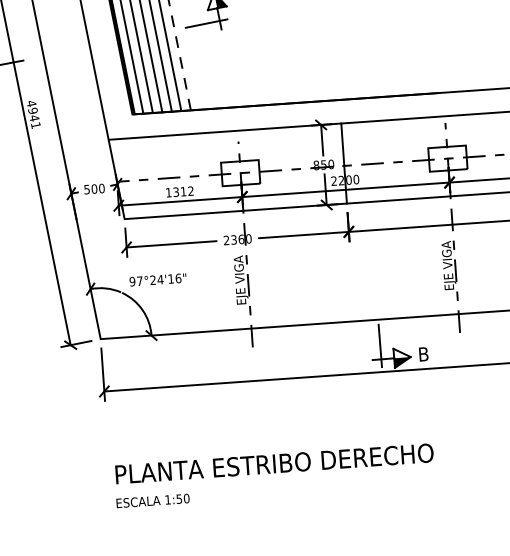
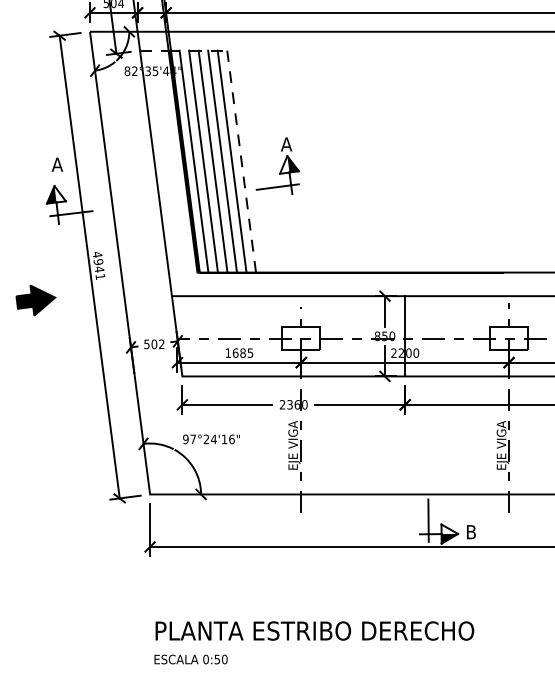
text: (101, 188) -> (161, 344), 500 -> 502
text: (182, 191) -> (242, 352), 1312 -> 1685
text: (167, 499) -> (205, 659), 1:50 -> 0:50

